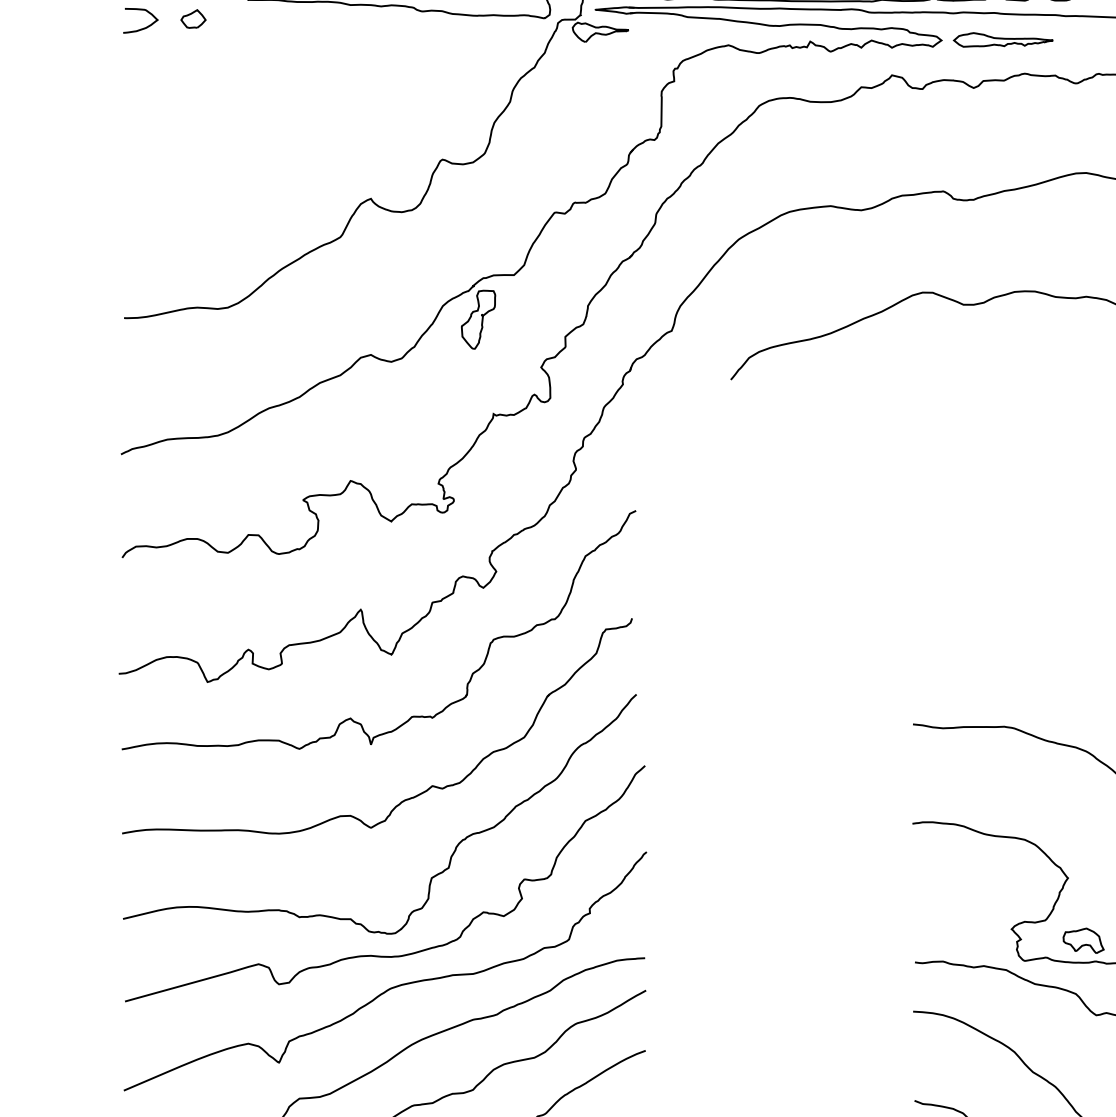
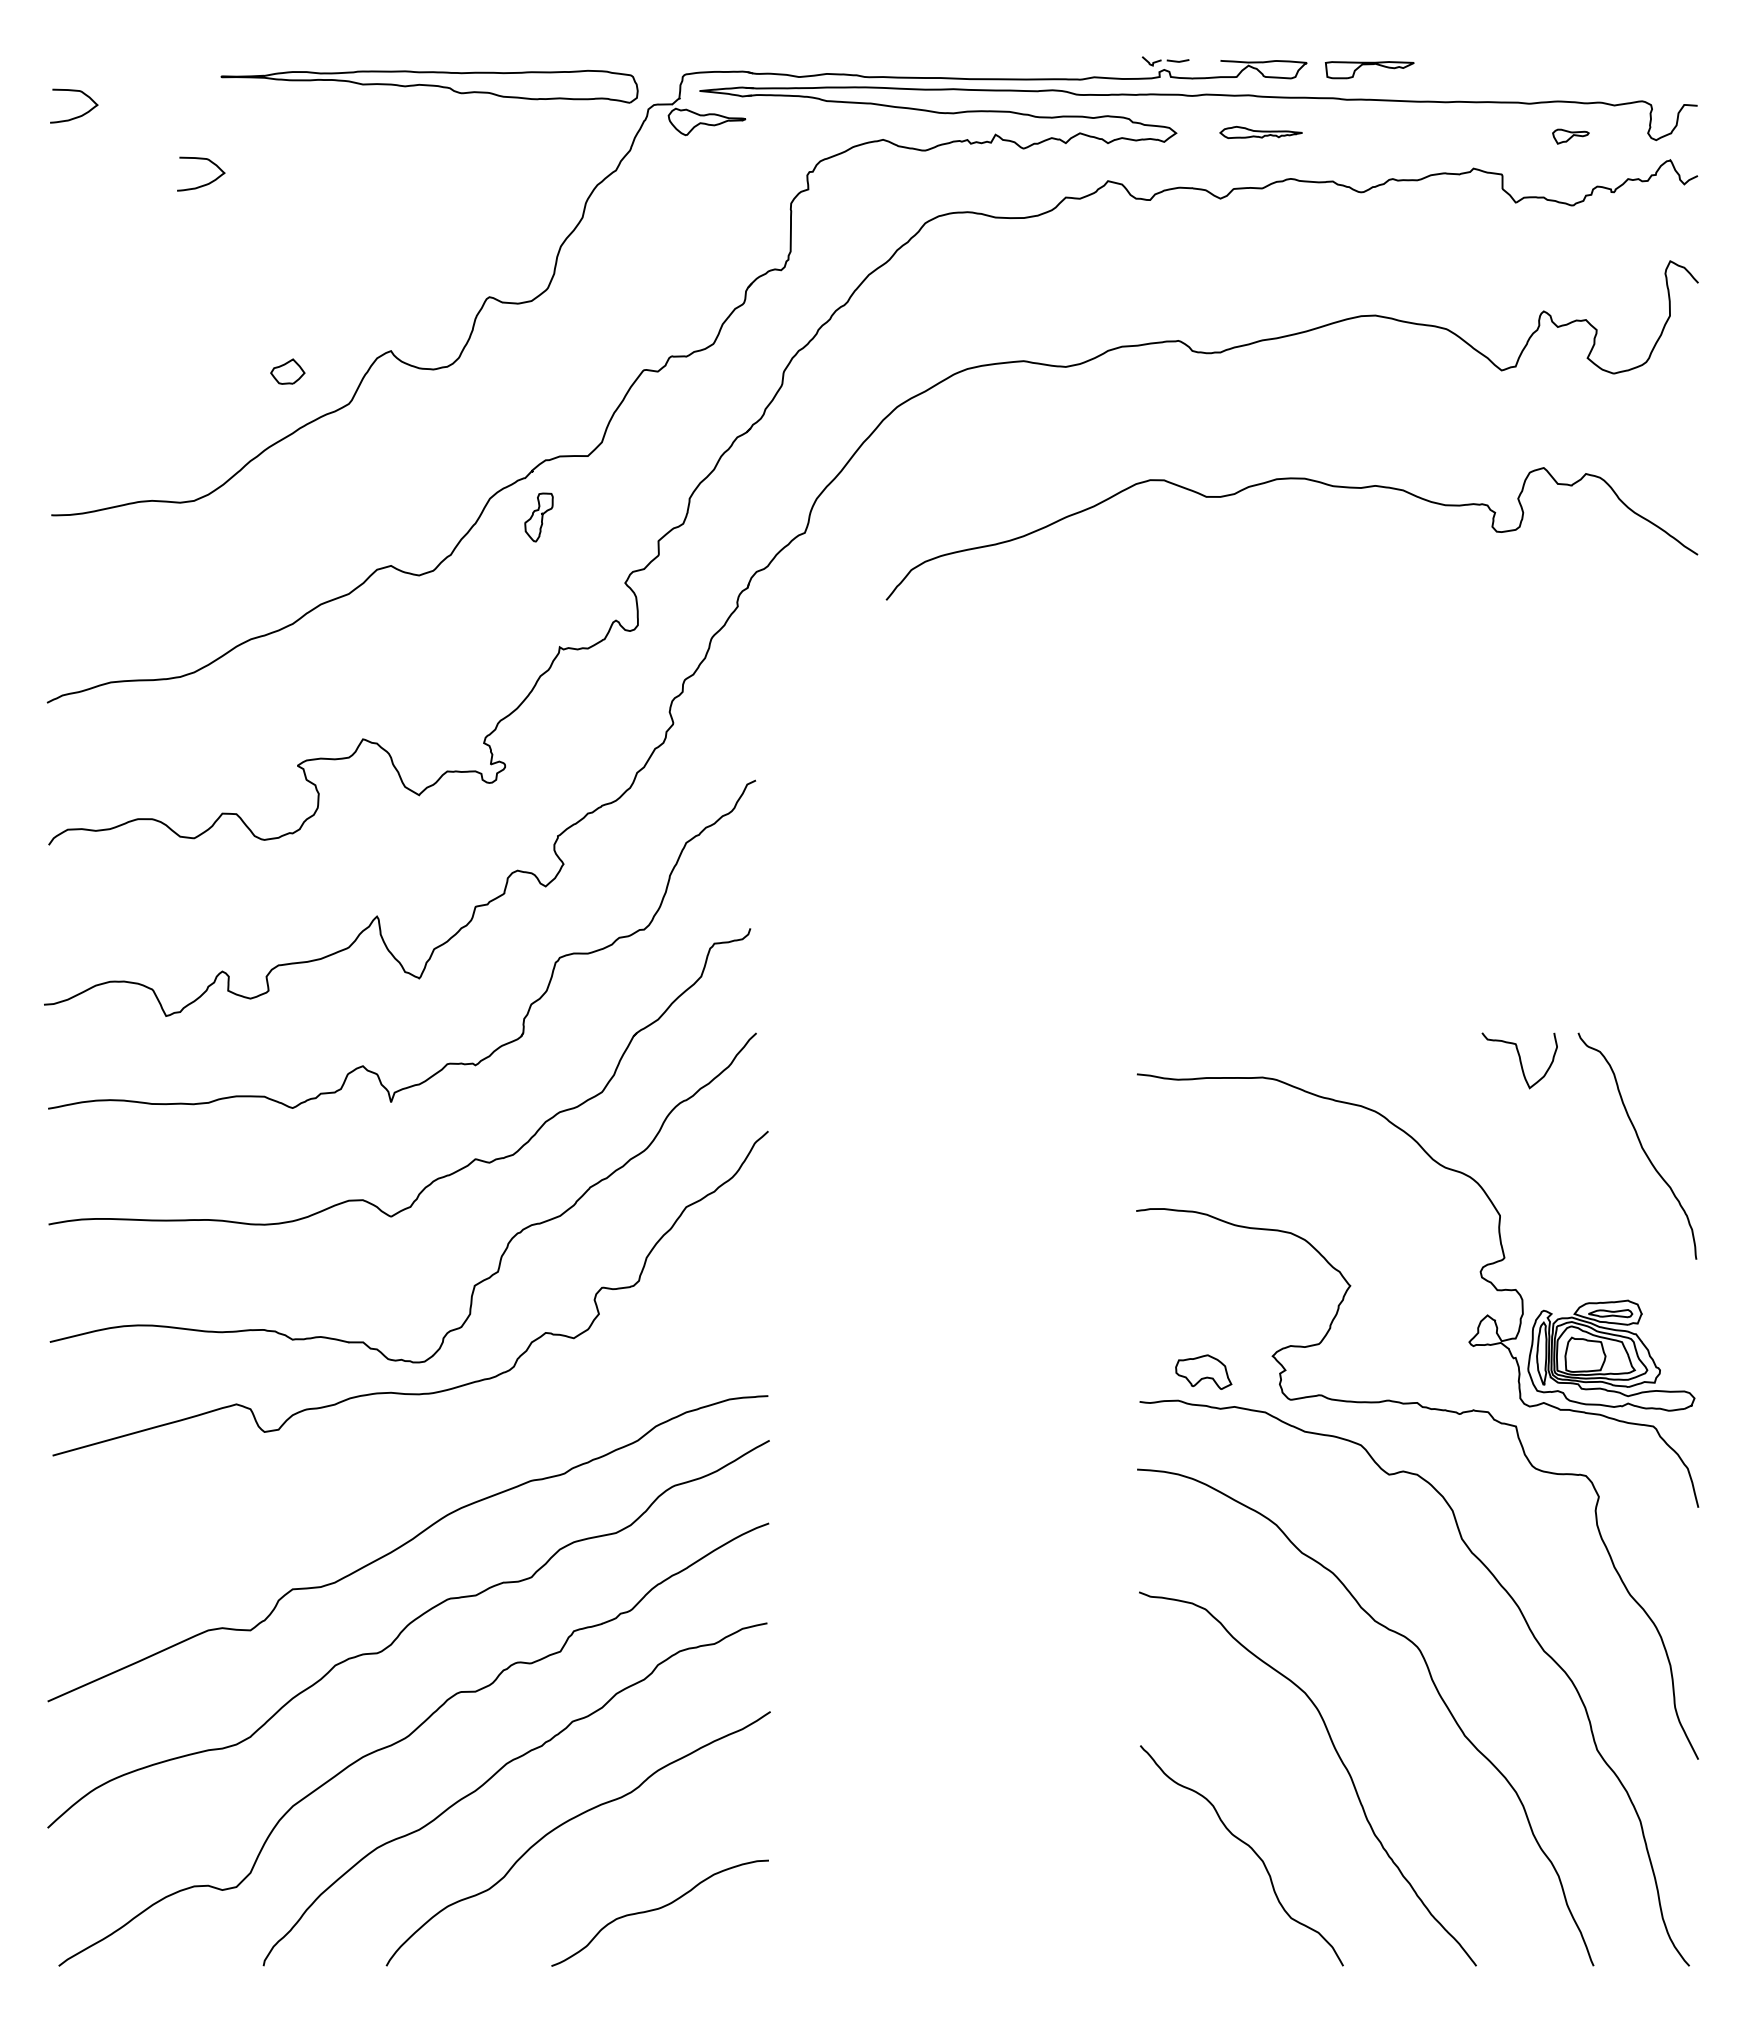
part: (193, 18) -> (287, 371), moved
part: (1002, 39) -> (1260, 132), size x0.6
curve: (236, 77) -> (206, 183), added
part: (478, 319) -> (538, 517), size x0.6
part: (1083, 940) -> (1203, 1371), moved
curve: (390, 987) -> (418, 1436), removed

